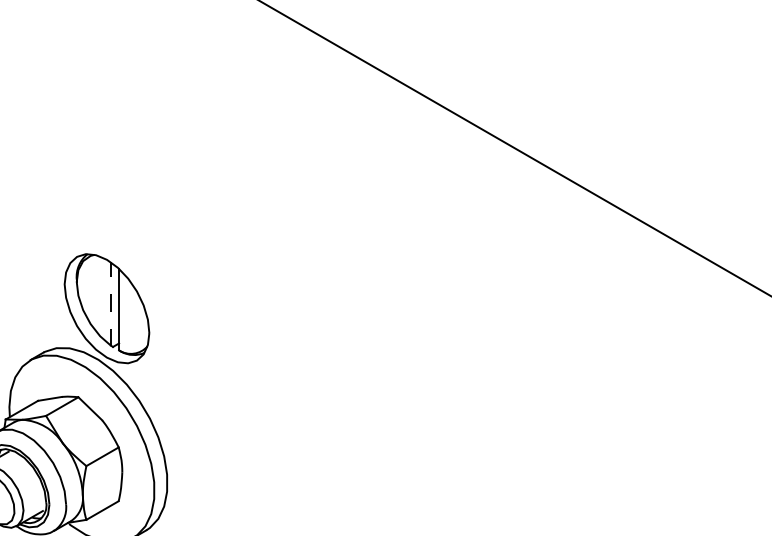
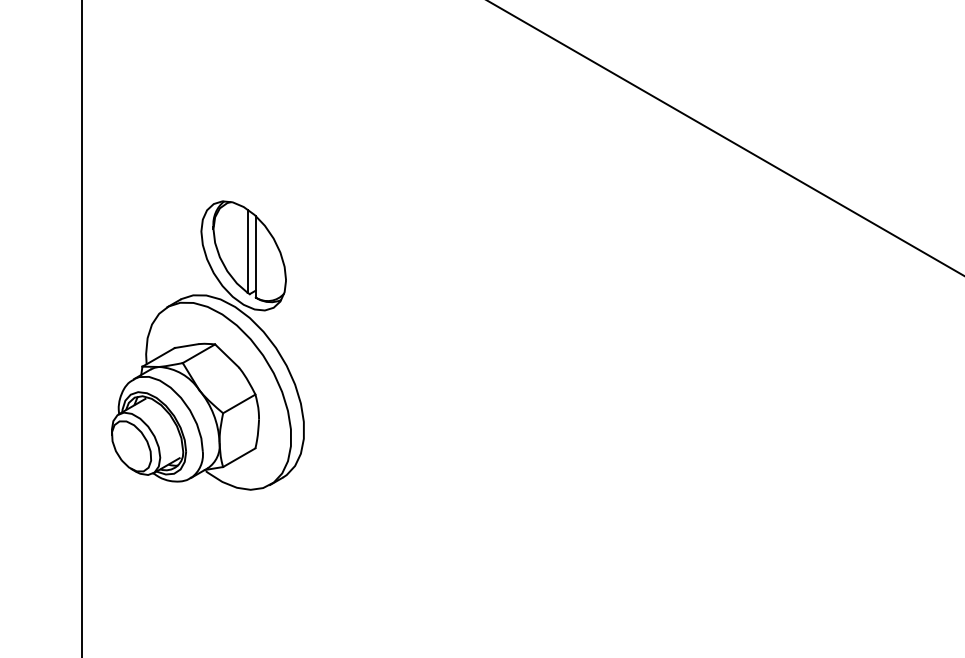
line: (110, 304) -> (247, 251), dashed -> solid

